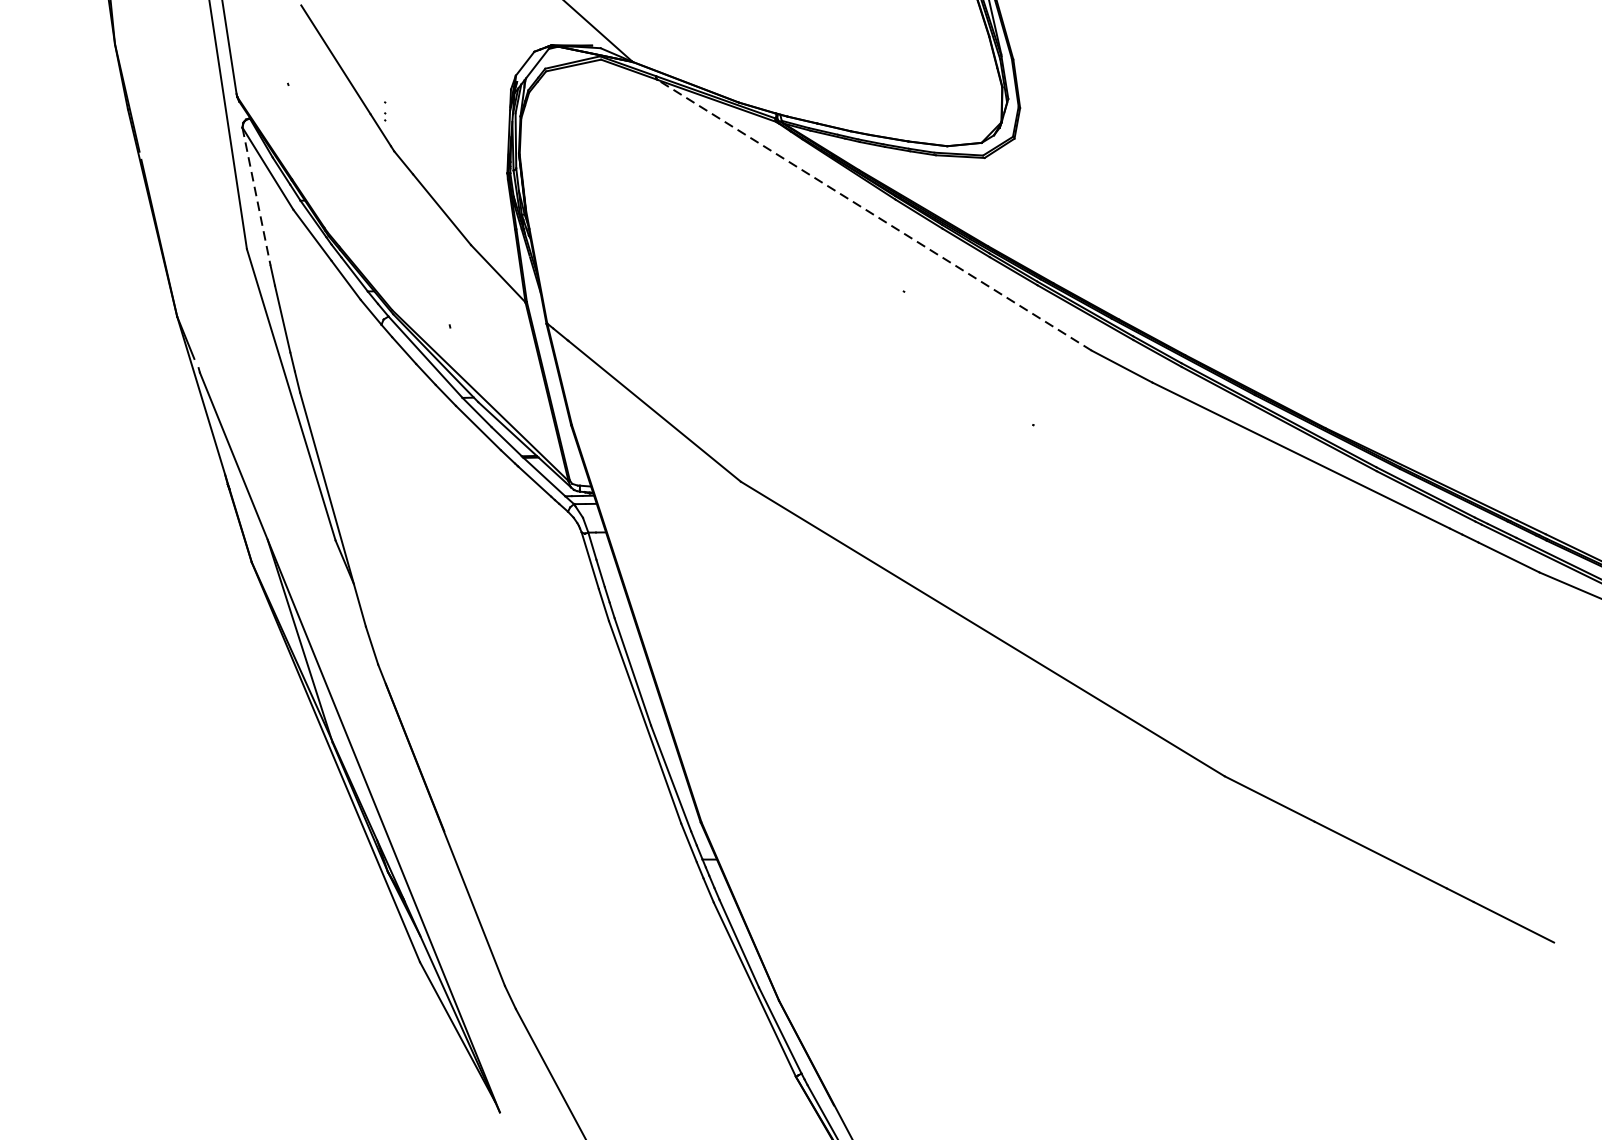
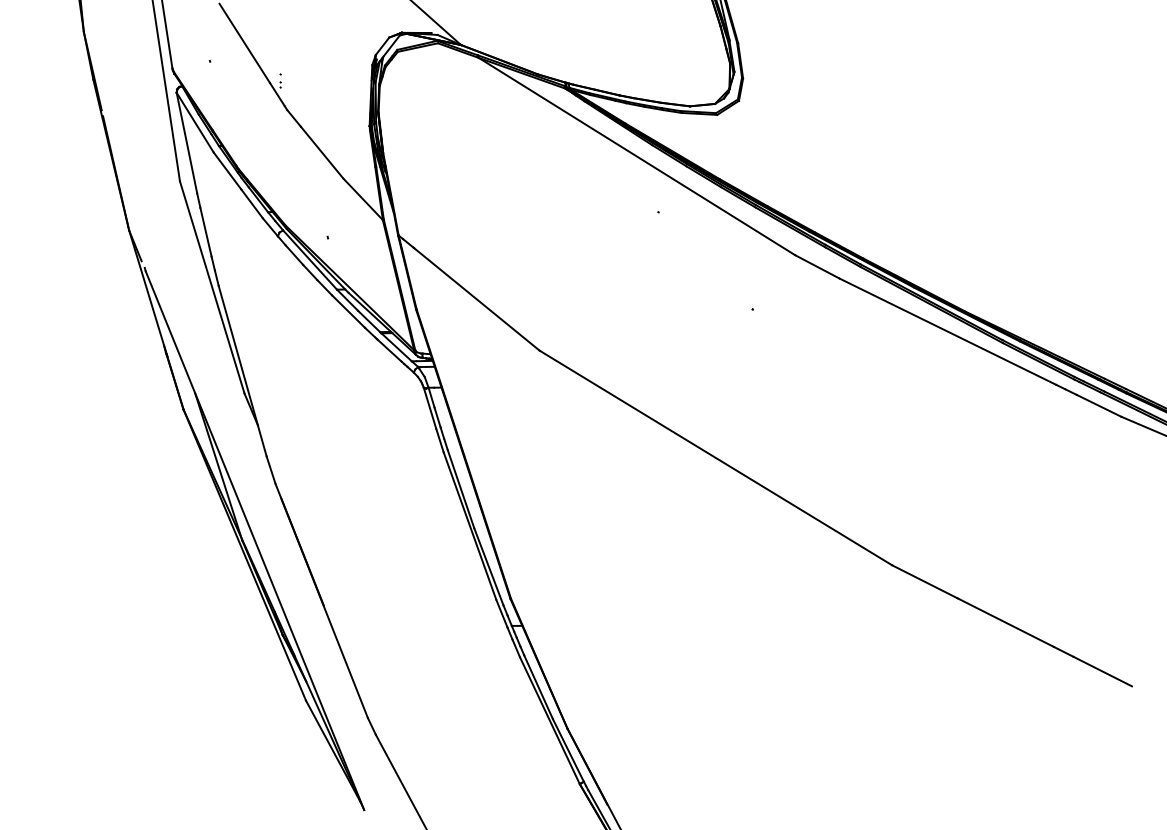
line: (257, 197) -> (187, 143), dashed -> solid
line: (873, 215) -> (636, 156), dashed -> solid

